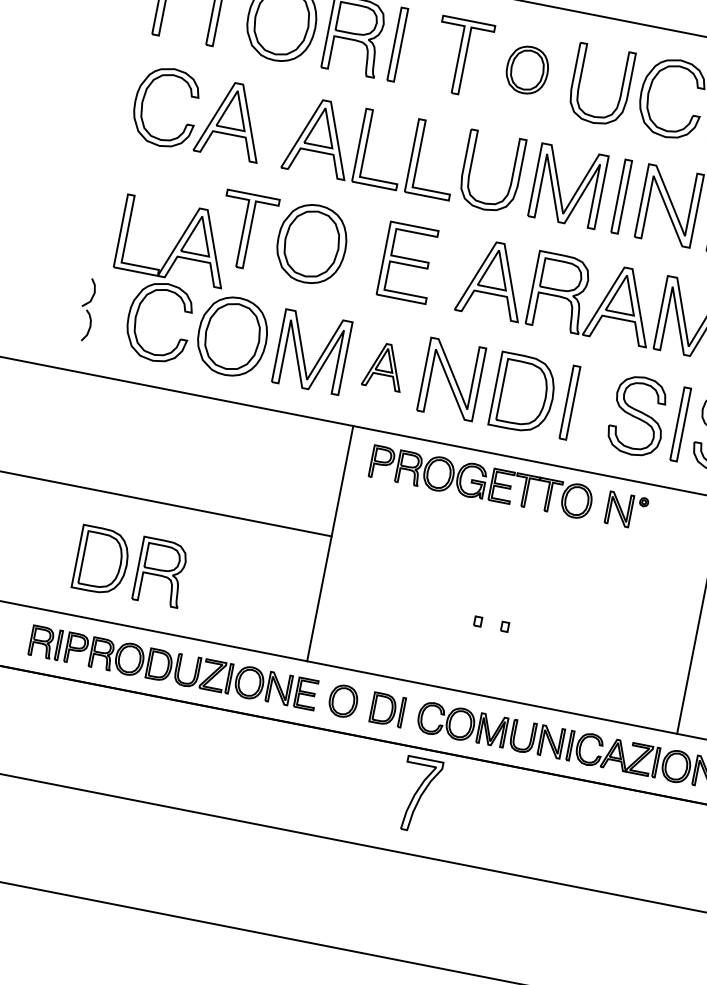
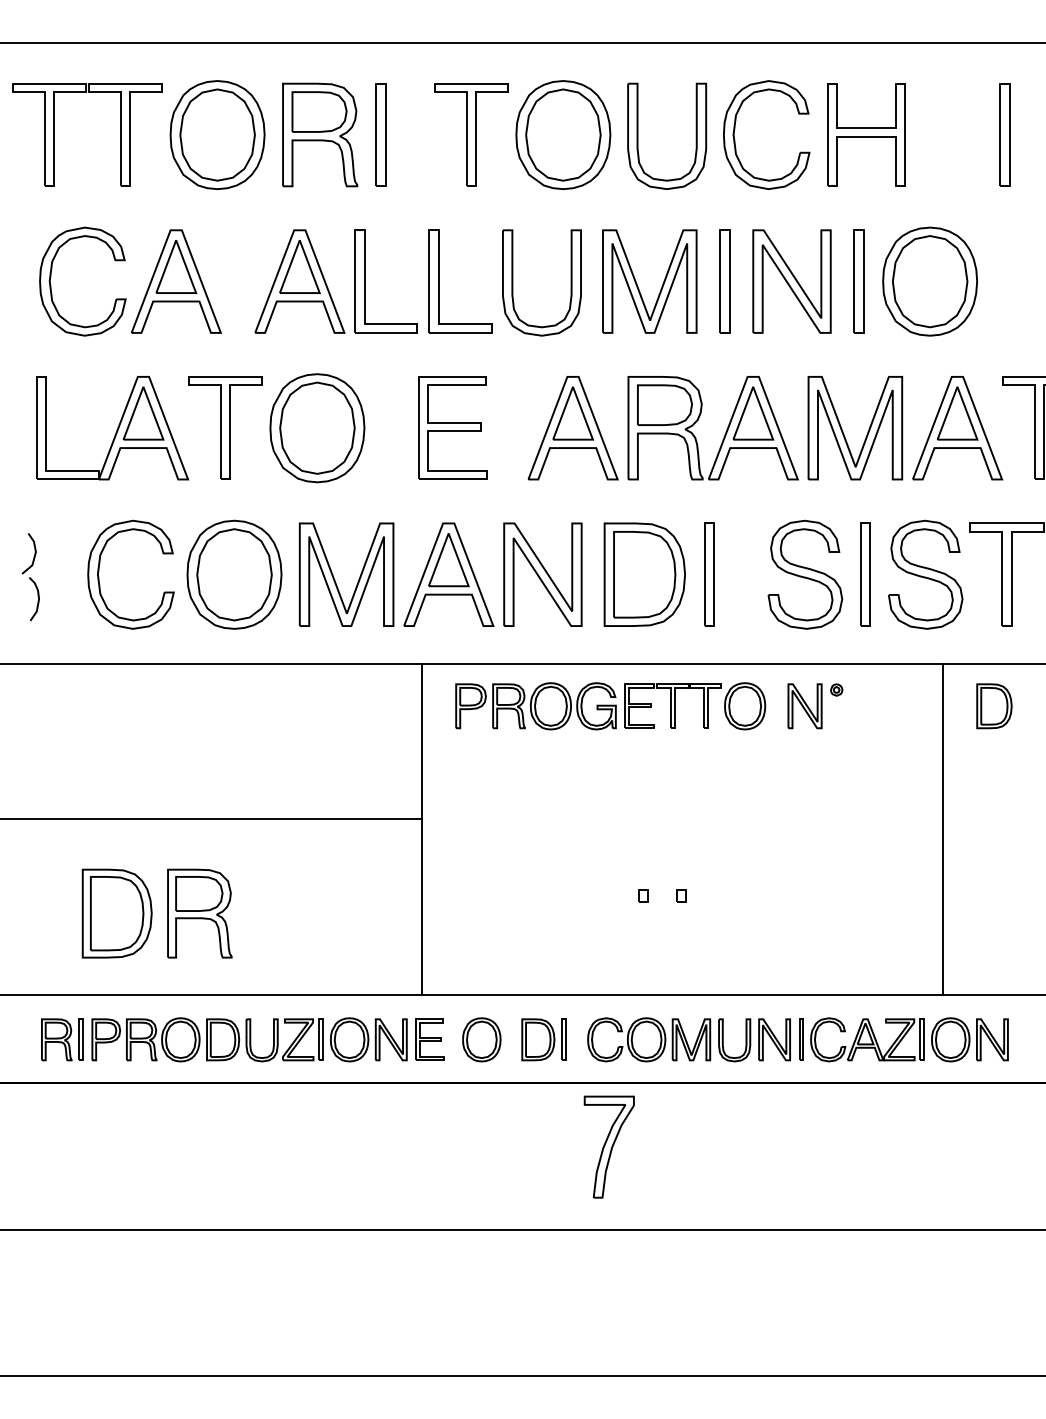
part: (527, 69) -> (563, 134), size x1.67
part: (174, 241) -> (112, 428), moved
part: (384, 366) -> (448, 574), size x1.67

